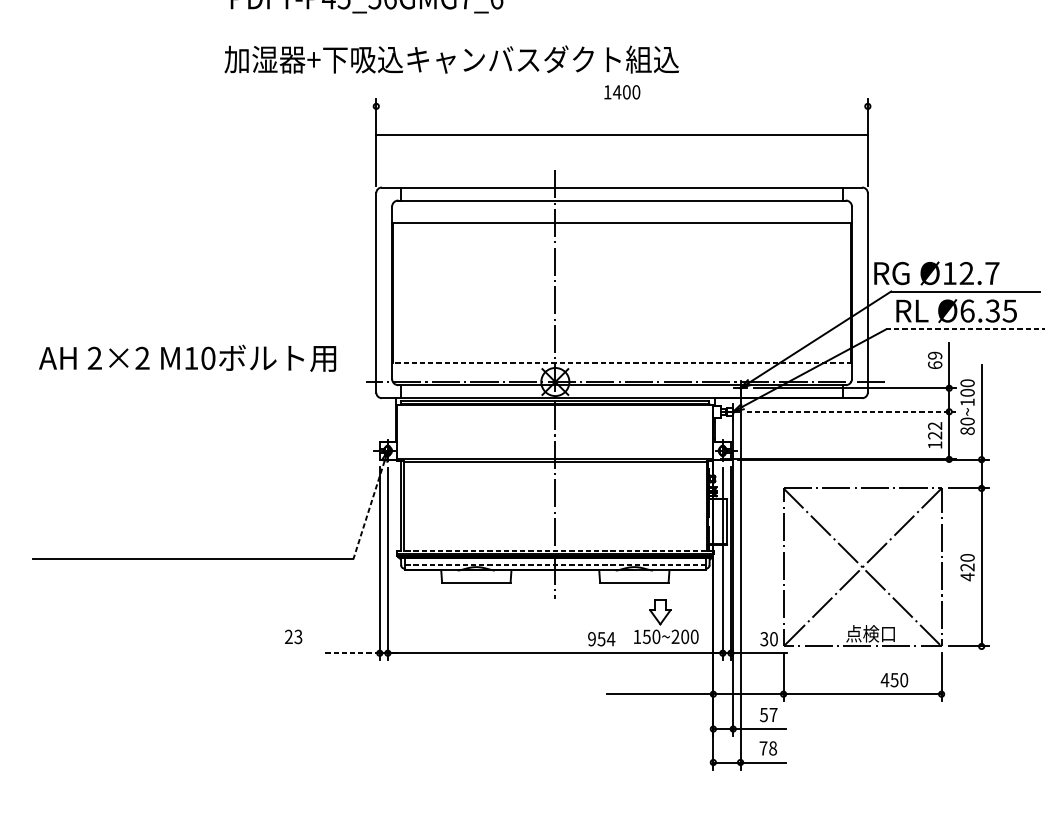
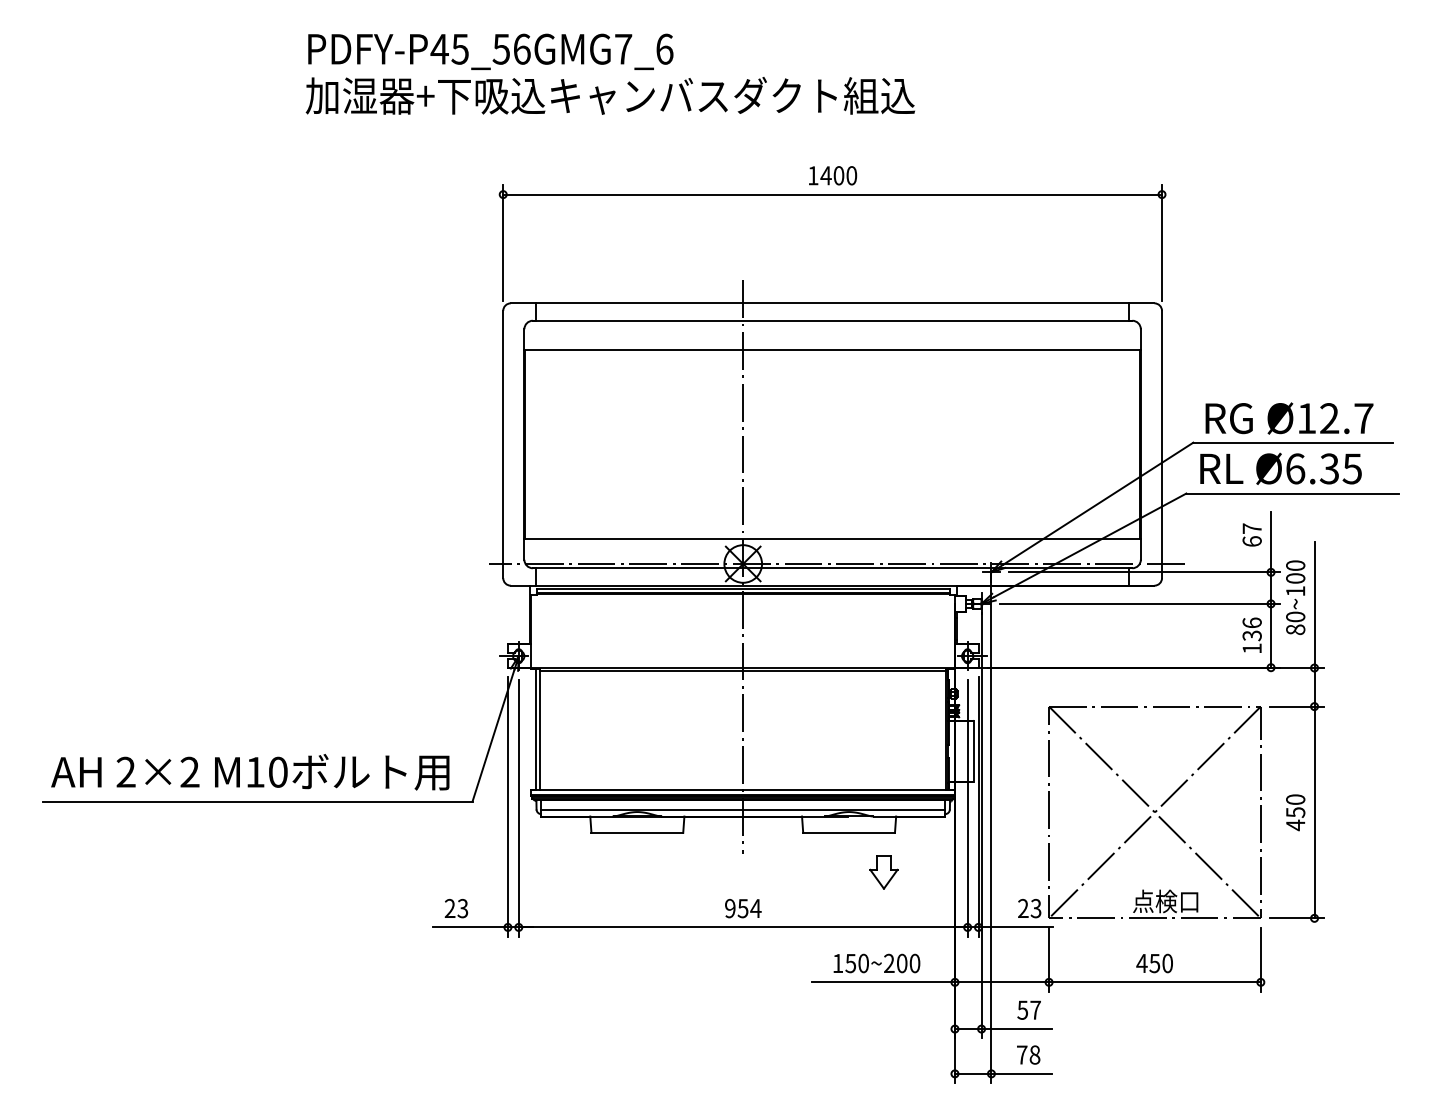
text: (451, 59) -> (609, 95), moved
line: (621, 135) -> (832, 194), moved
text: (936, 273) -> (1289, 418), moved
line: (965, 329) -> (1293, 493), dashed -> solid
text: (934, 355) -> (1251, 528), 69 -> 67
text: (187, 358) -> (250, 772), moved
line: (621, 363) -> (832, 538), dashed -> solid
line: (851, 411) -> (1140, 603), dashed -> solid
text: (934, 430) -> (1251, 629), 122 -> 136
line: (369, 510) -> (493, 736), dashed -> solid
line: (555, 550) -> (743, 789), dashed -> solid
line: (555, 565) -> (743, 809), dashed -> solid
text: (967, 567) -> (1295, 812), 420 -> 450
text: (293, 636) -> (456, 908), moved
text: (666, 636) -> (876, 963), moved
text: (601, 639) -> (743, 908), moved
text: (768, 639) -> (1029, 908), 30 -> 23
line: (351, 653) -> (470, 927), dashed -> solid
text: (894, 680) -> (1154, 963), moved

